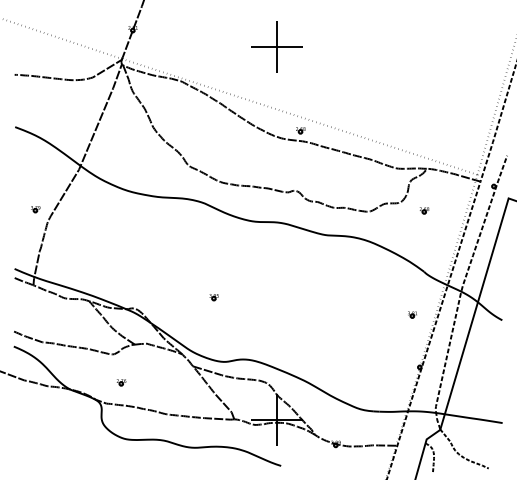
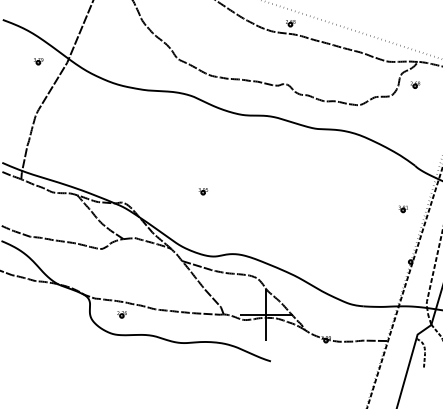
part: (35, 209) -> (38, 61), moved
part: (424, 210) -> (415, 84), moved
part: (121, 382) -> (122, 314), moved

